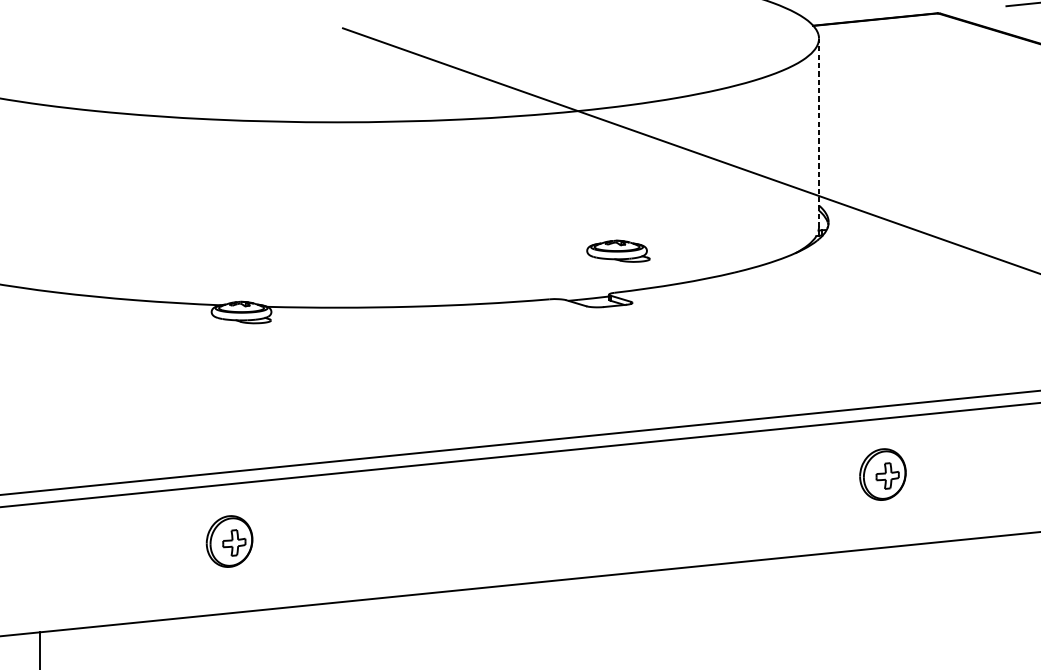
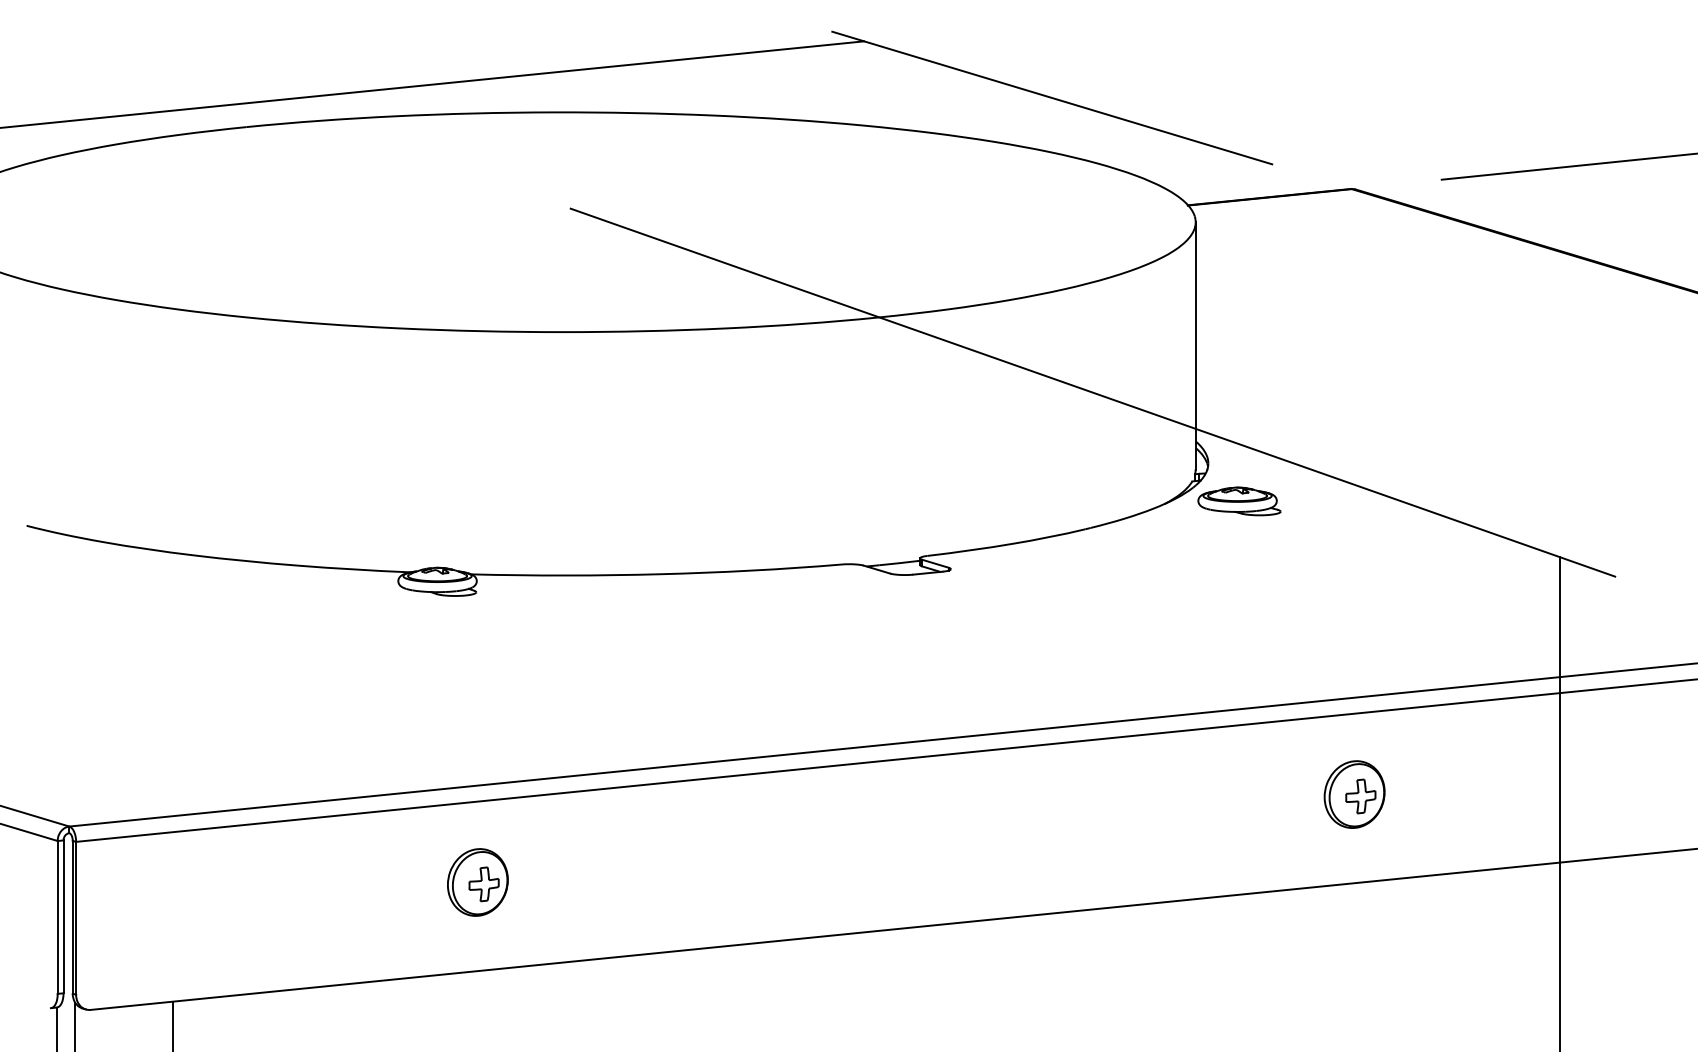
line: (818, 133) -> (1195, 346), dashed -> solid
part: (618, 251) -> (1239, 501), moved
part: (882, 474) -> (1354, 794), moved
part: (229, 541) -> (477, 882), moved

